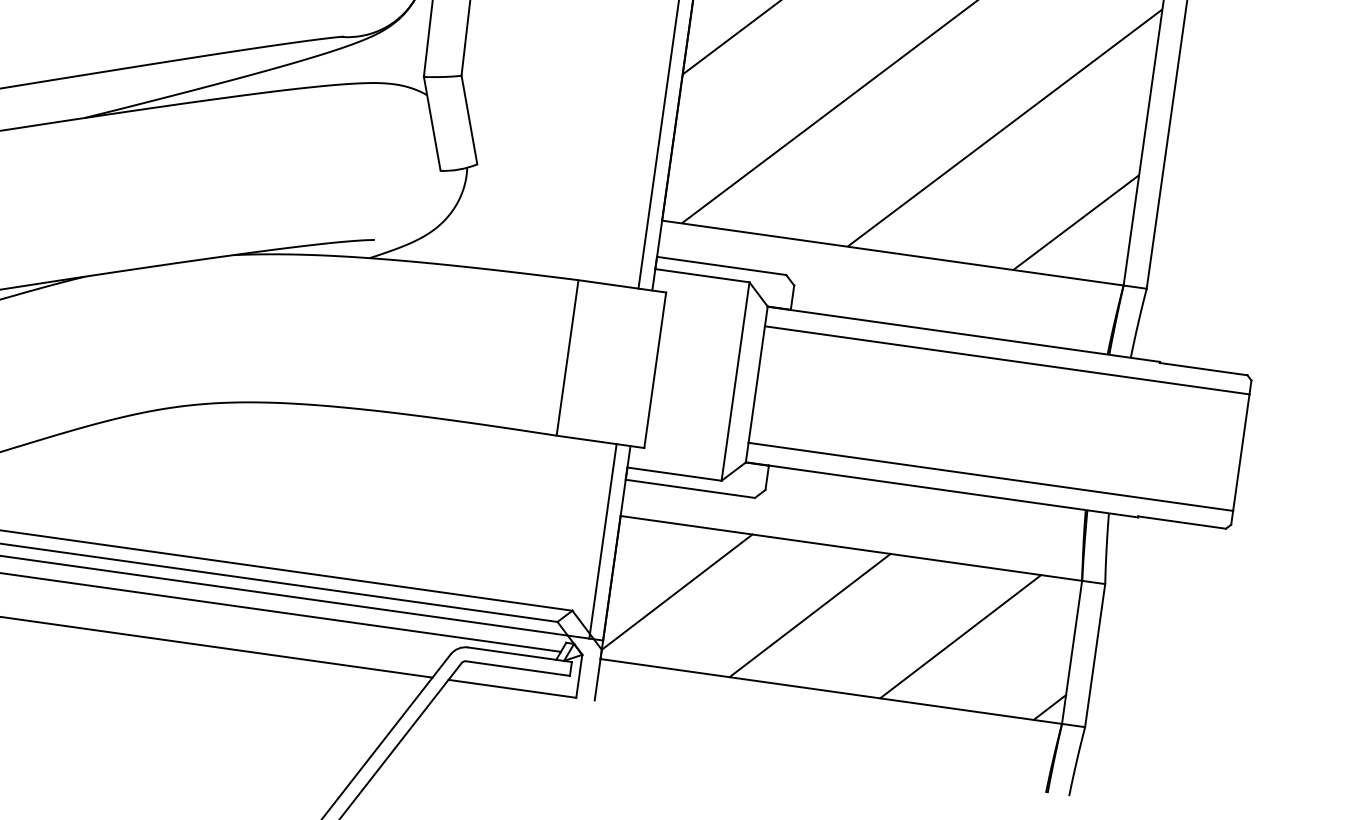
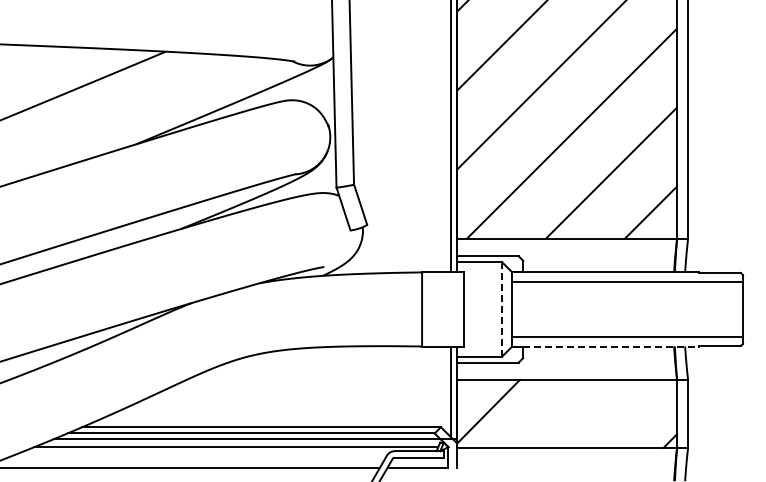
line: (736, 381) -> (502, 309), solid -> dashed
line: (943, 490) -> (606, 346), solid -> dashed
line: (808, 614) -> (551, 413), removed
line: (959, 635) -> (623, 413), removed

